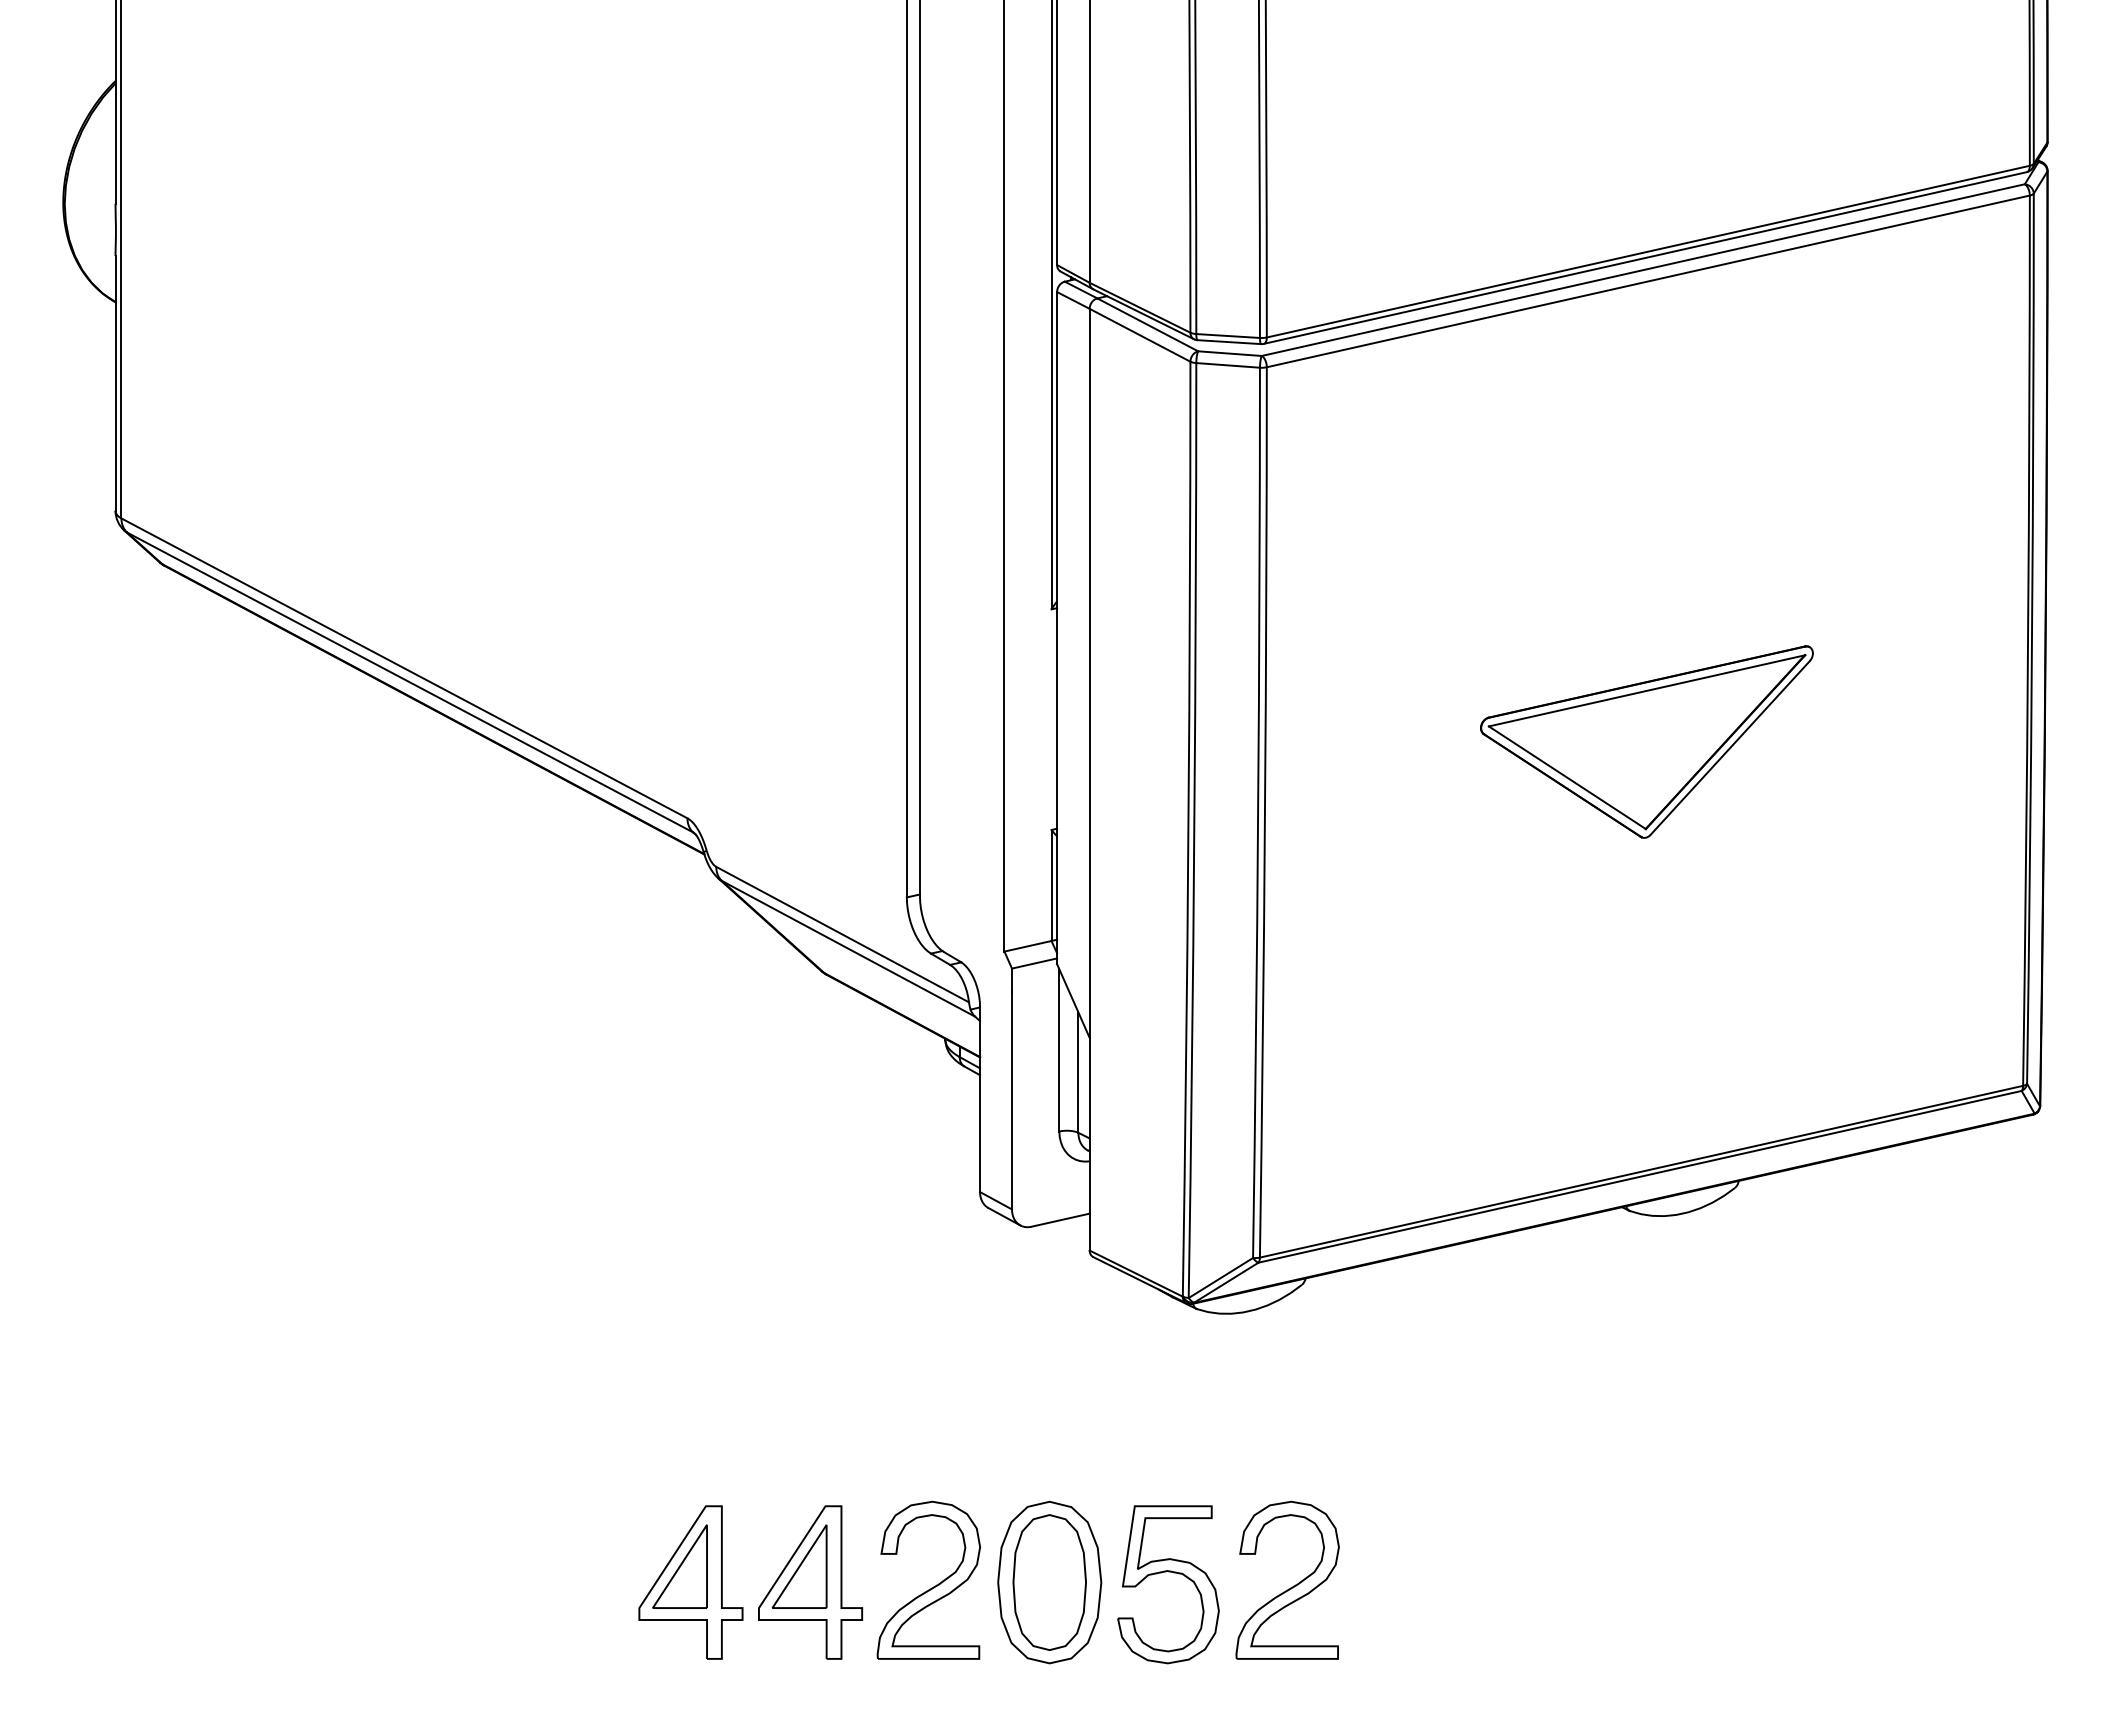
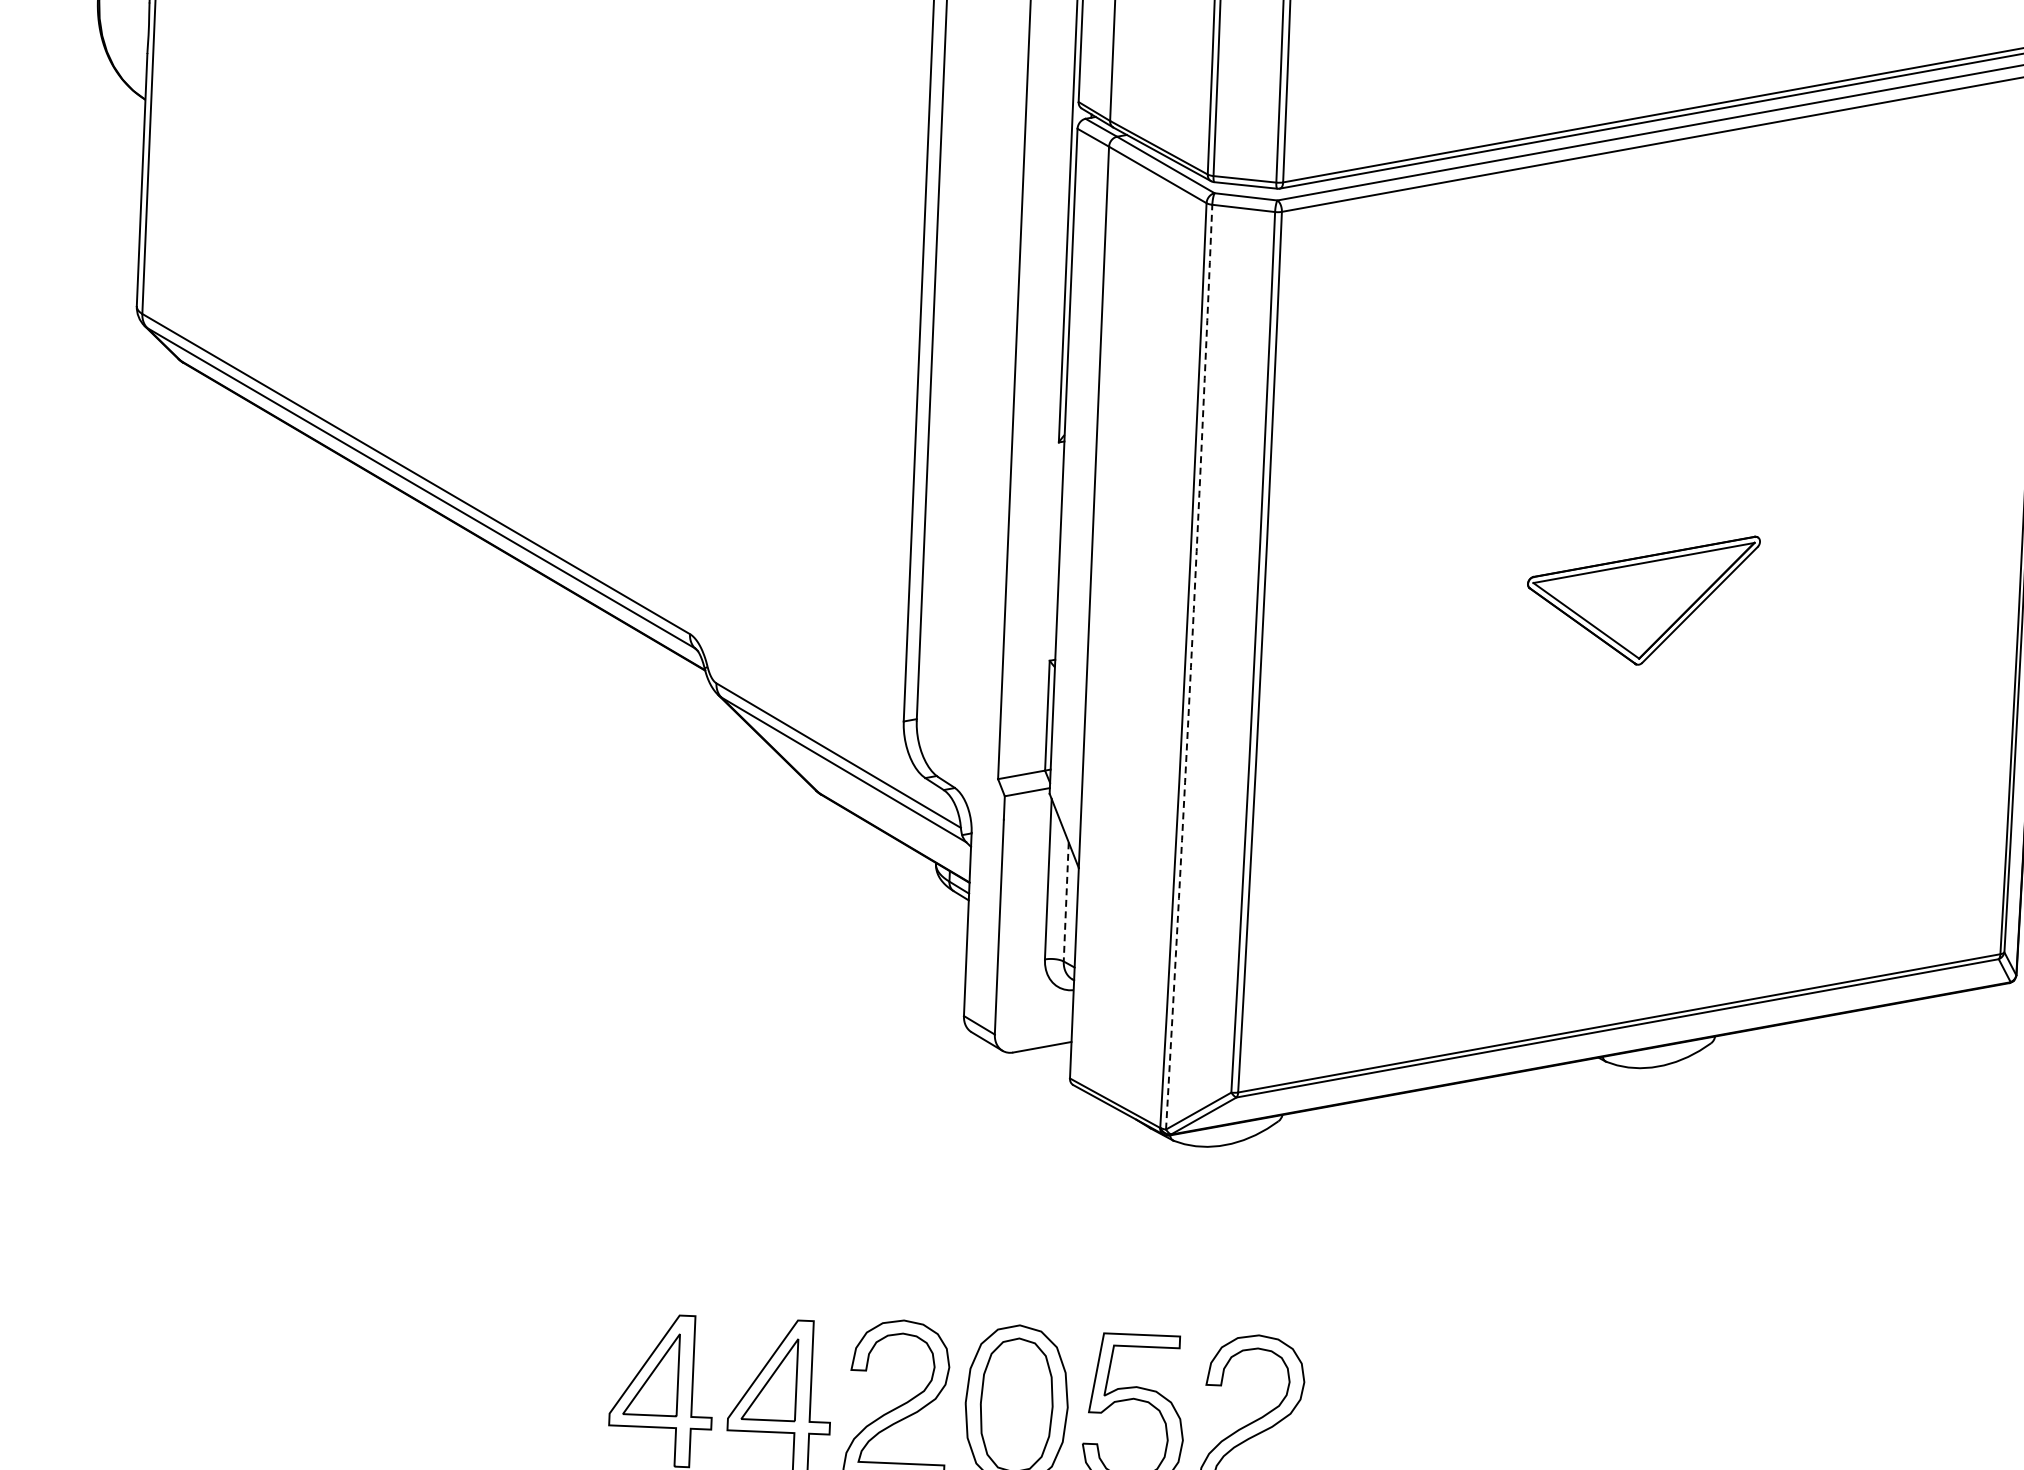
part: (1646, 741) -> (1642, 597), size x0.7
arc: (1194, 830) -> (1191, 667), solid -> dashed
line: (1078, 1073) -> (1066, 902), solid -> dashed

